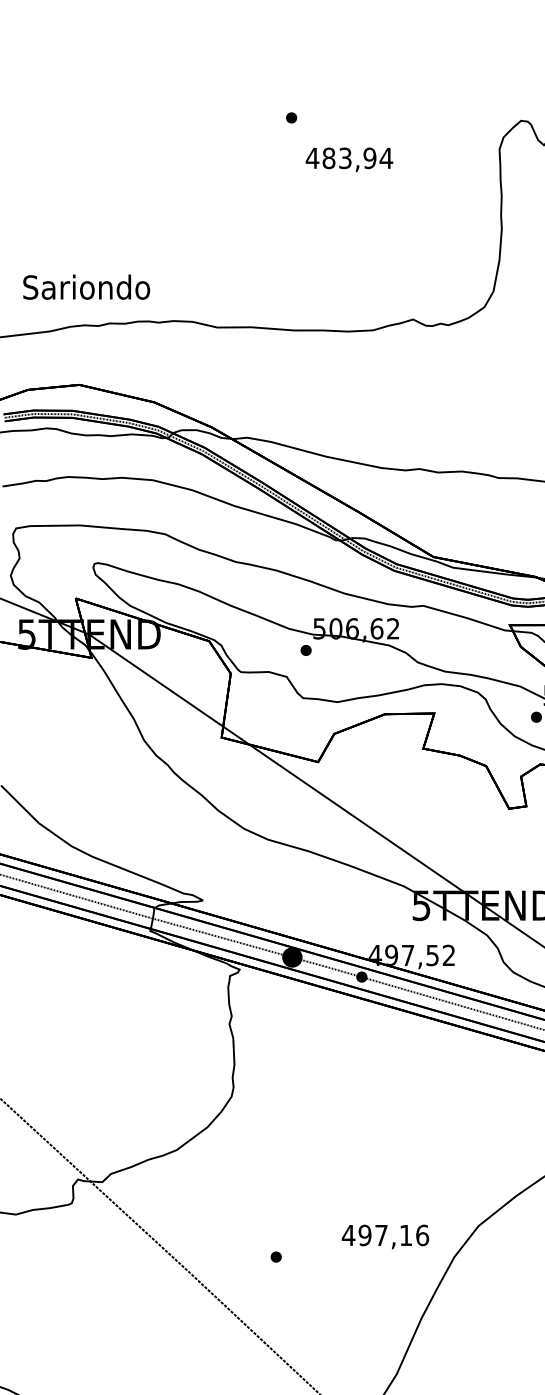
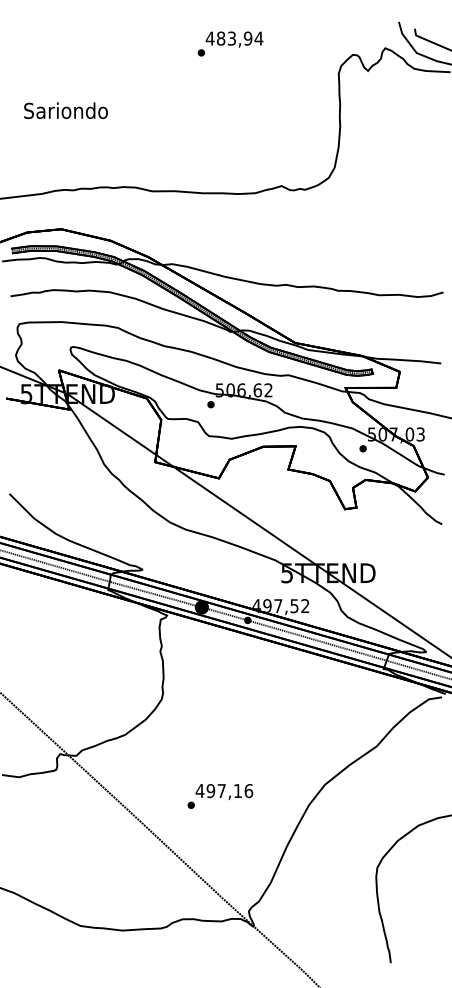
text: (349, 159) -> (234, 39), moved
text: (85, 286) -> (65, 110), moved
text: (385, 1236) -> (224, 791), moved

